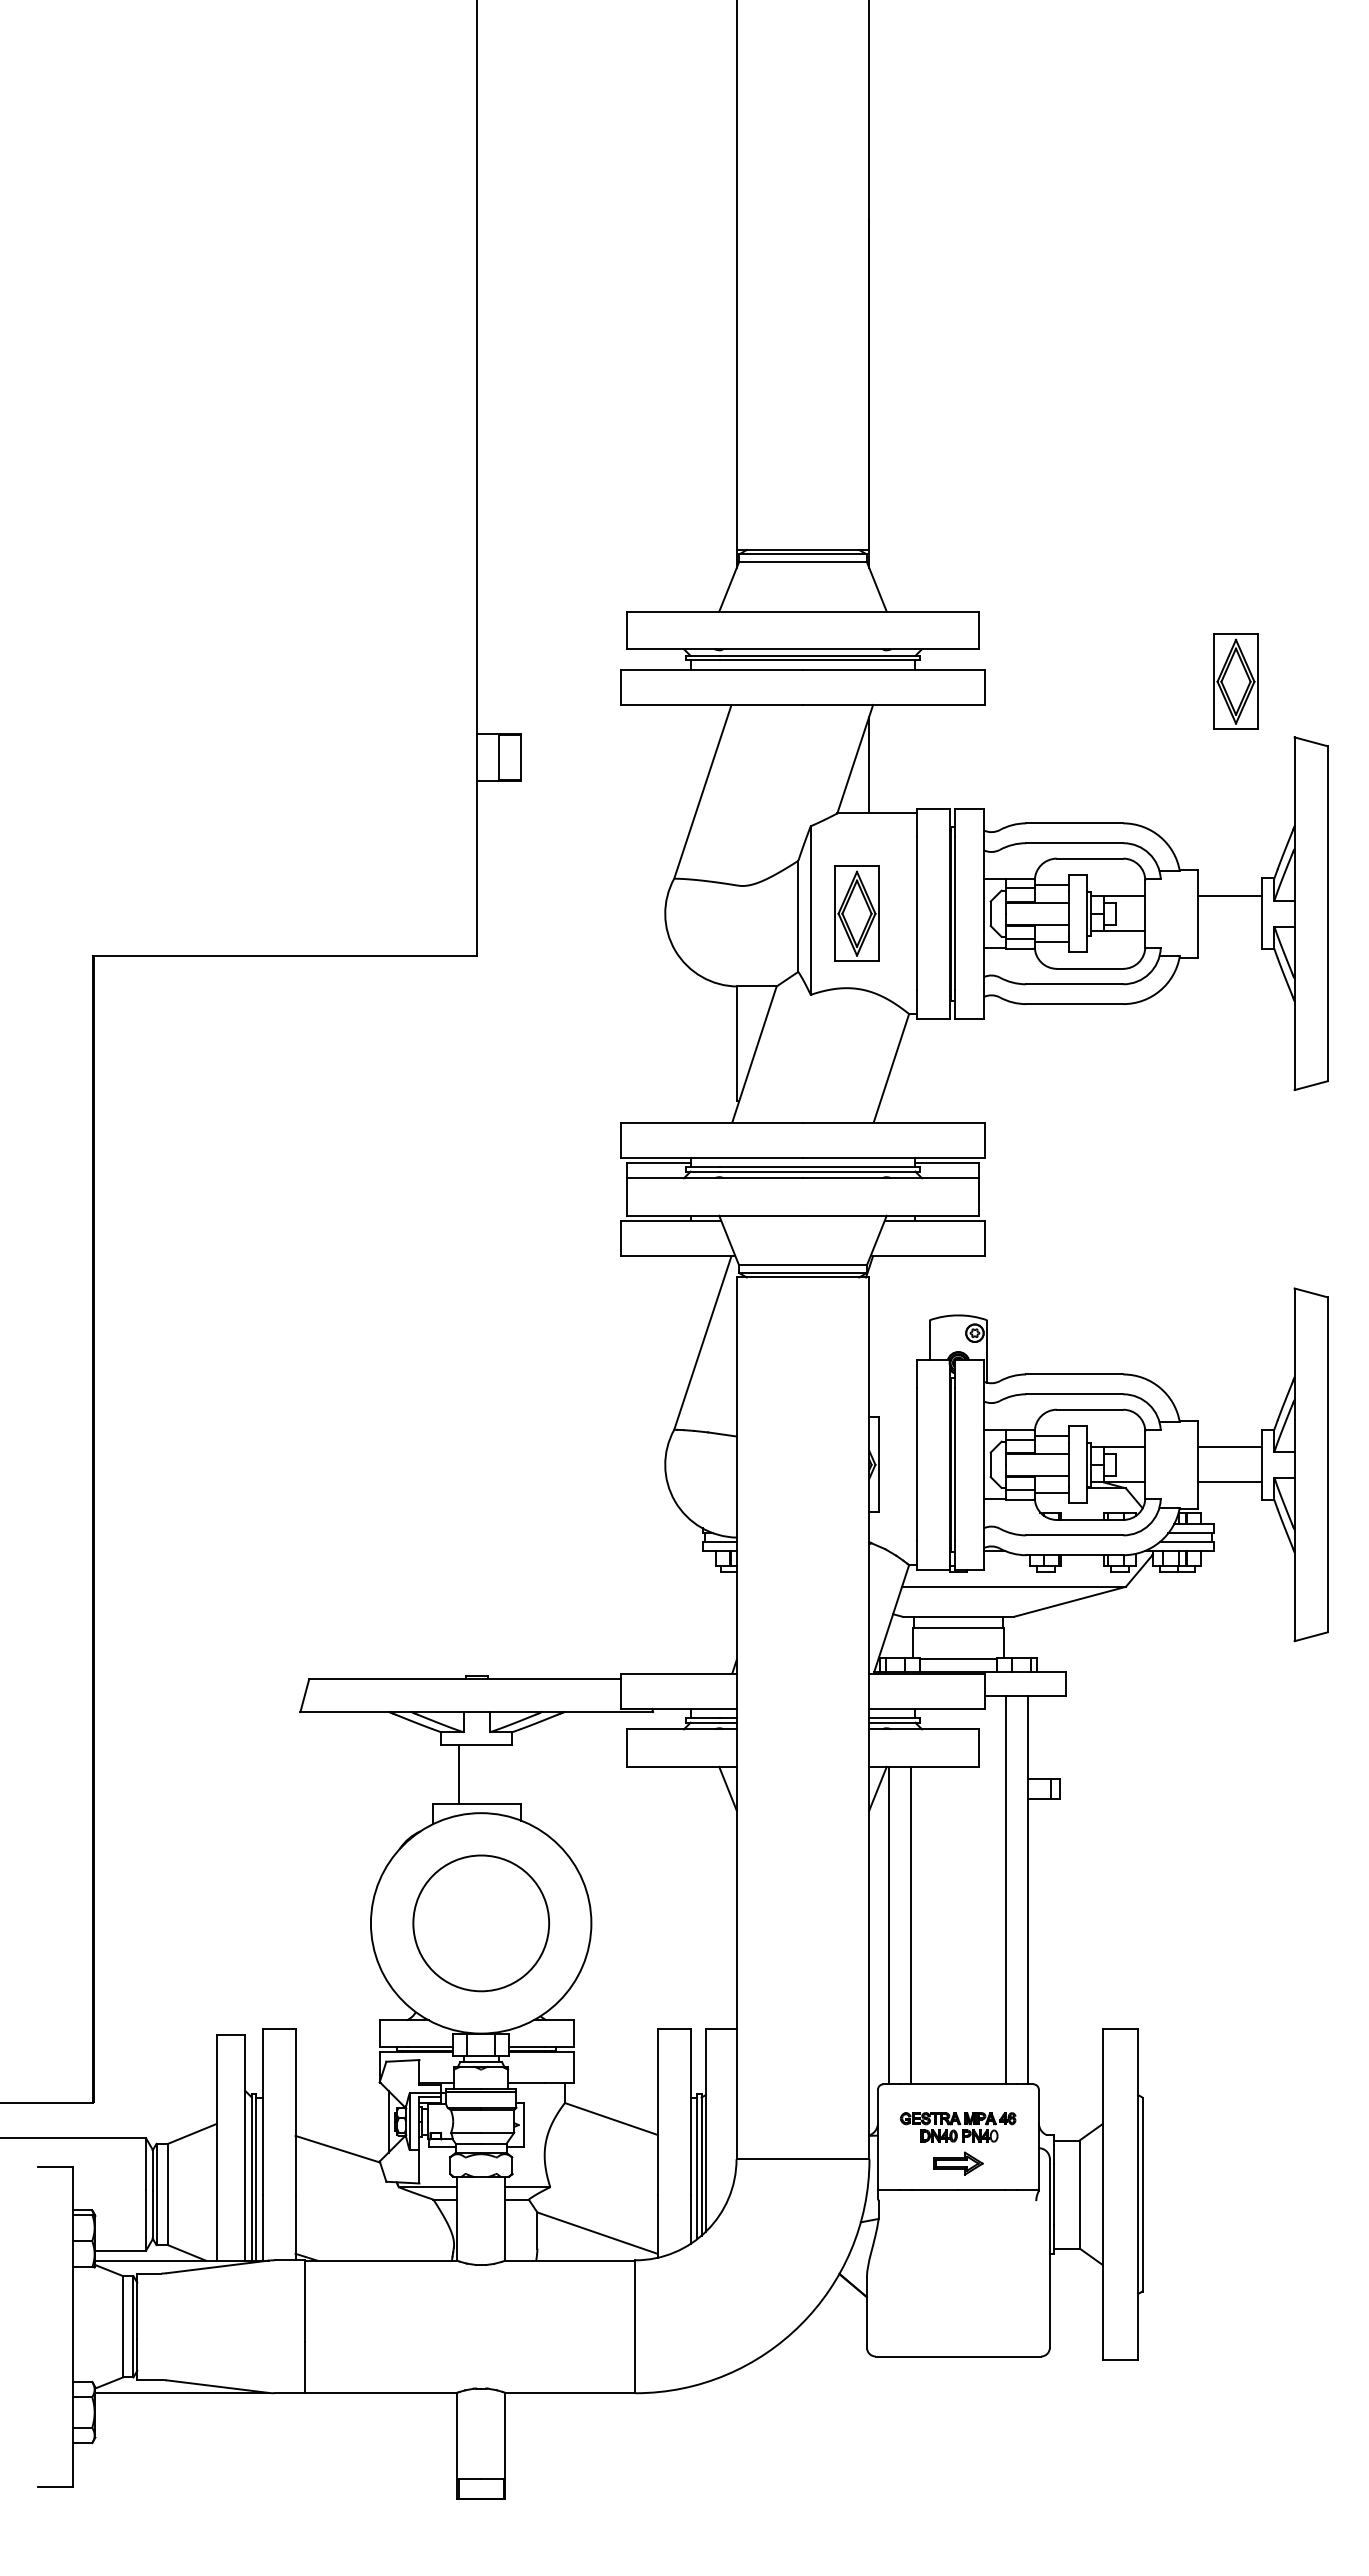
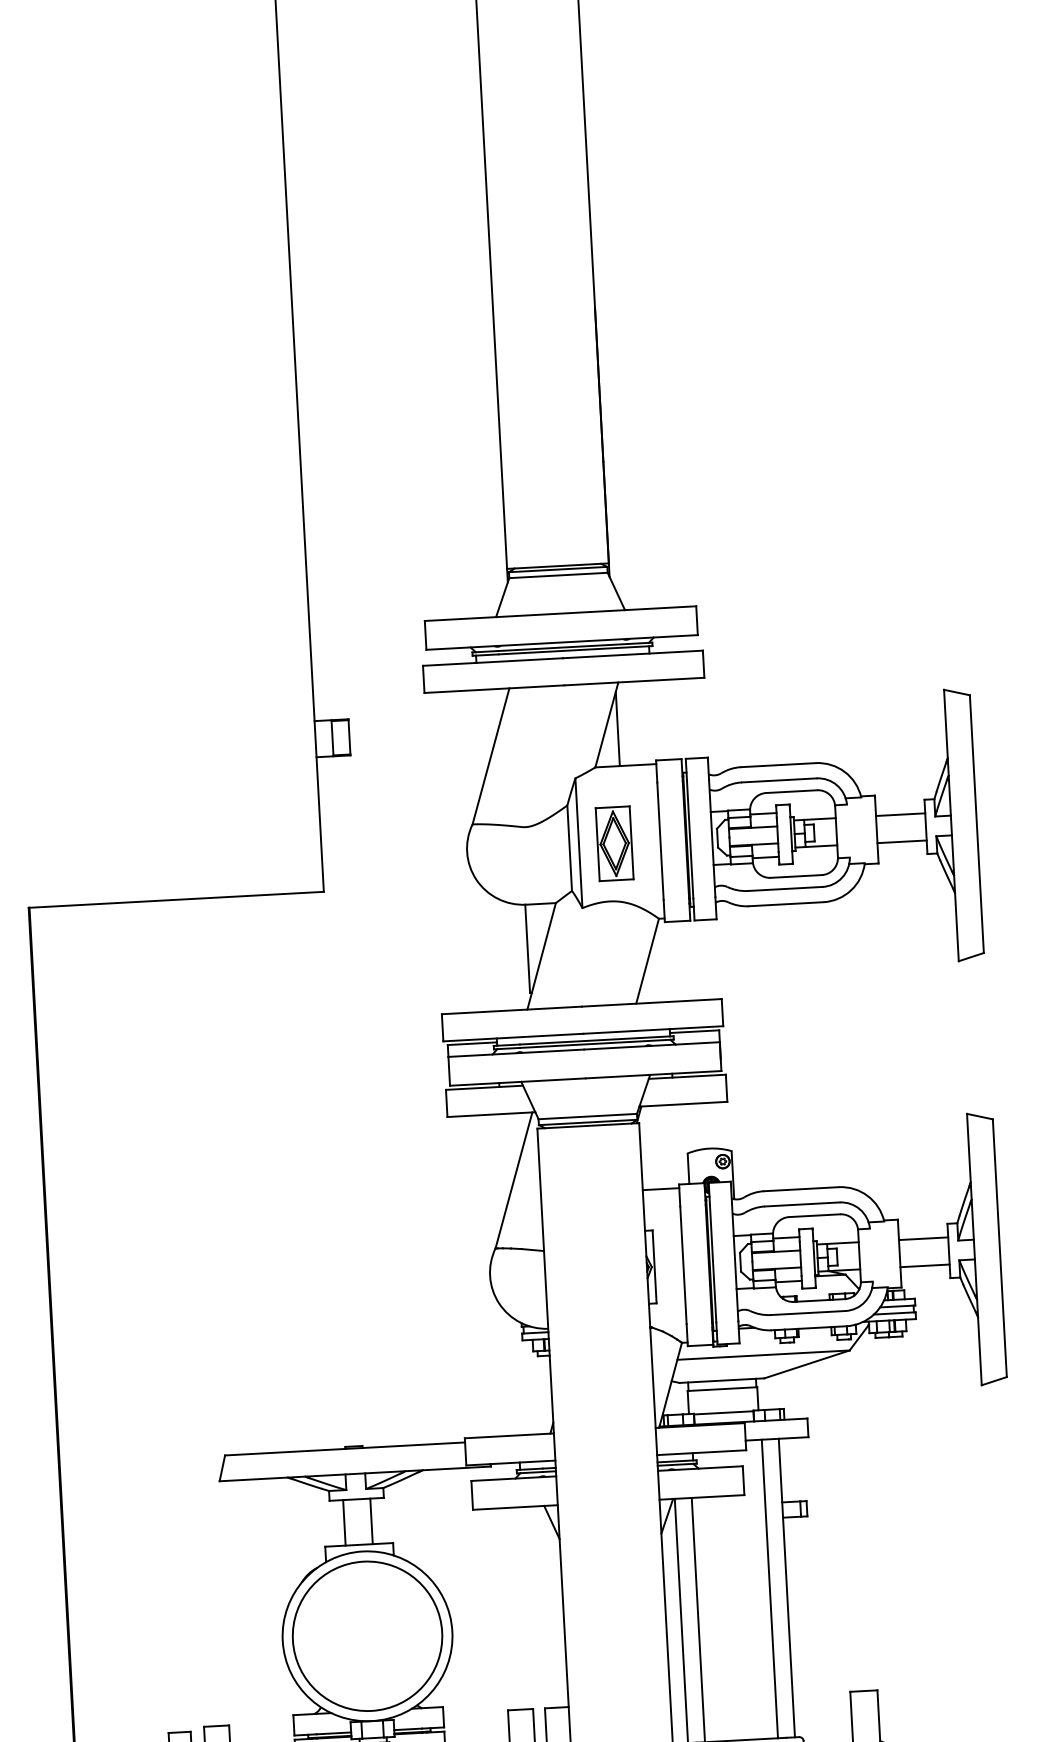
part: (1235, 681) -> (896, 649), removed
line: (1229, 931) -> (902, 841), added
line: (892, 1364) -> (660, 1189), added
line: (494, 1774) -> (371, 1521), added
circle: (481, 1923) -> (367, 1636), size x1.43

